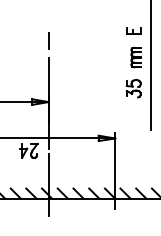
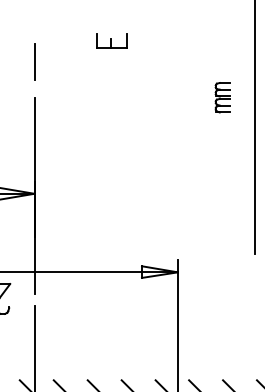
part: (133, 30) -> (111, 39), moved
part: (135, 57) -> (221, 97), size x0.7
part: (133, 88) -> (217, 164), removed

